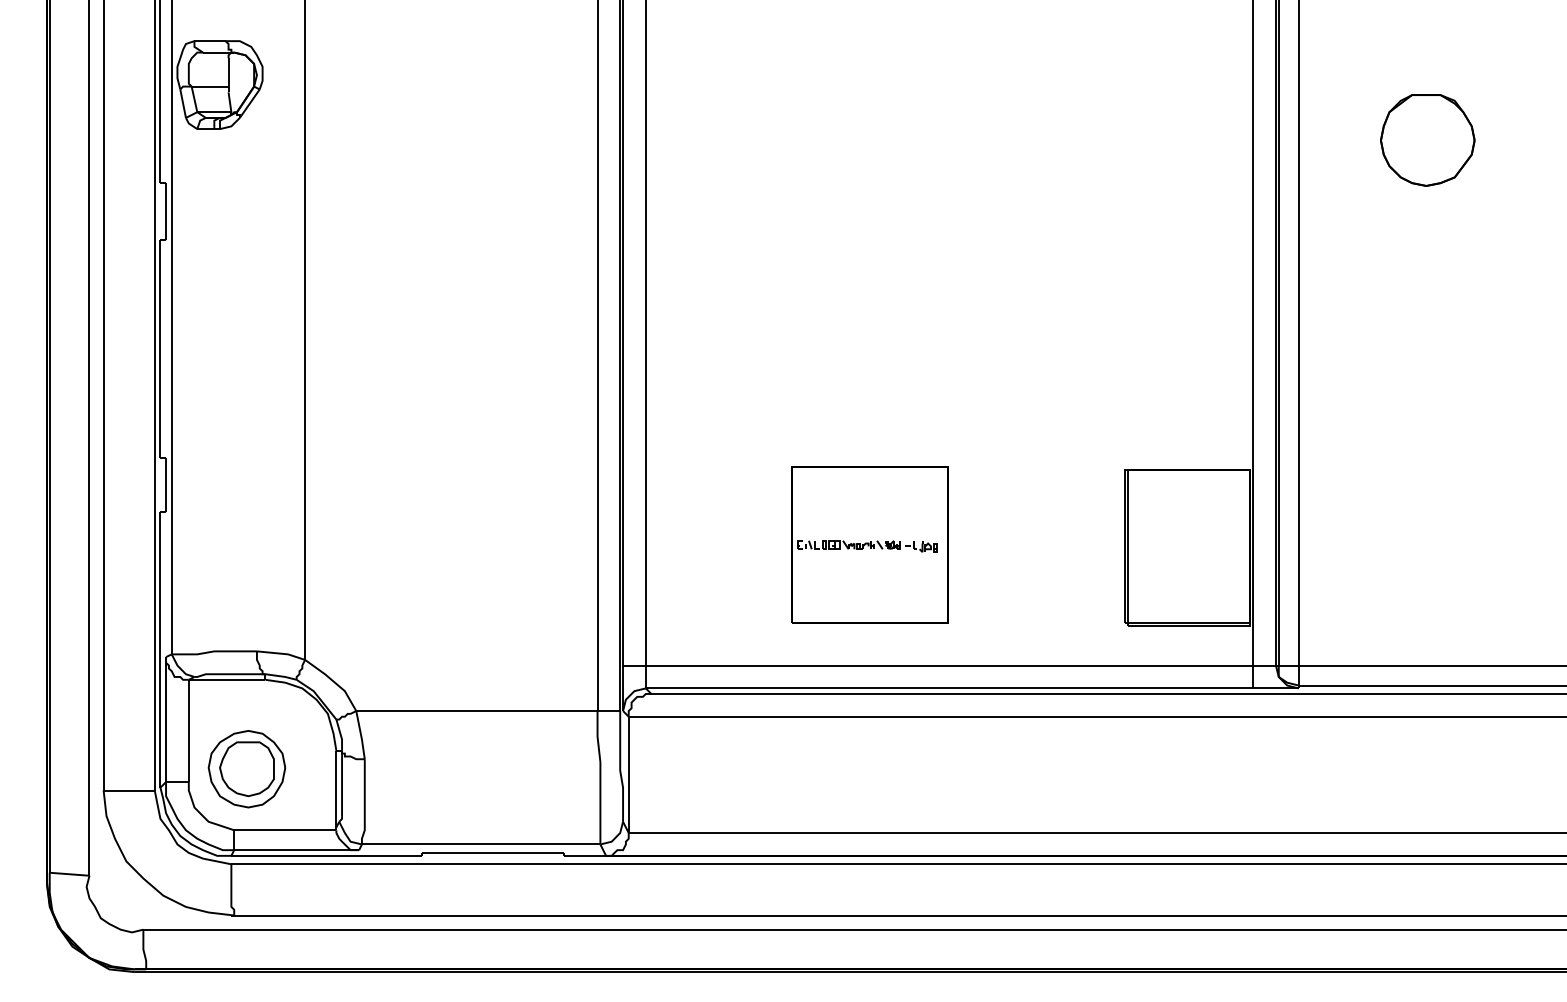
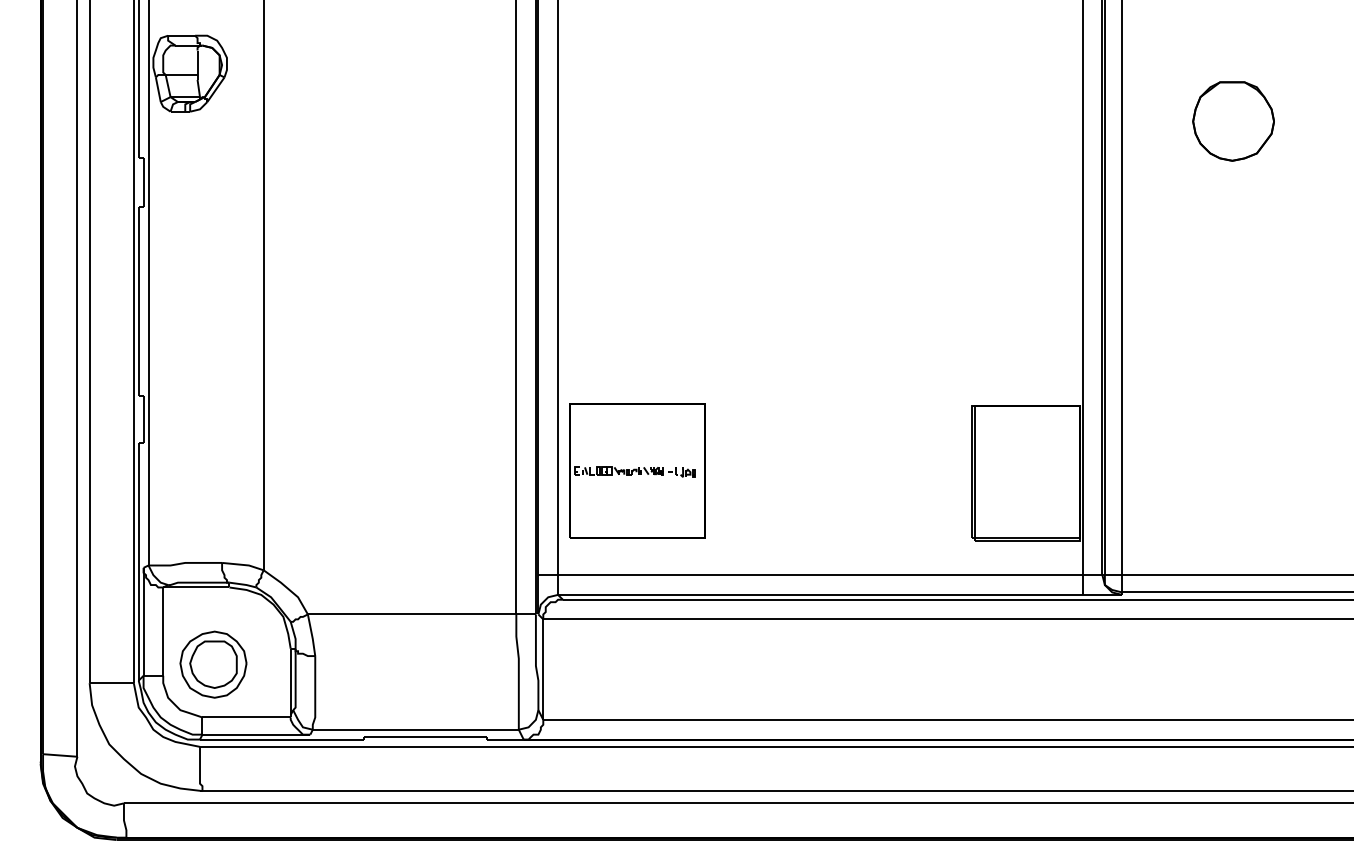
part: (869, 544) -> (637, 470), moved

